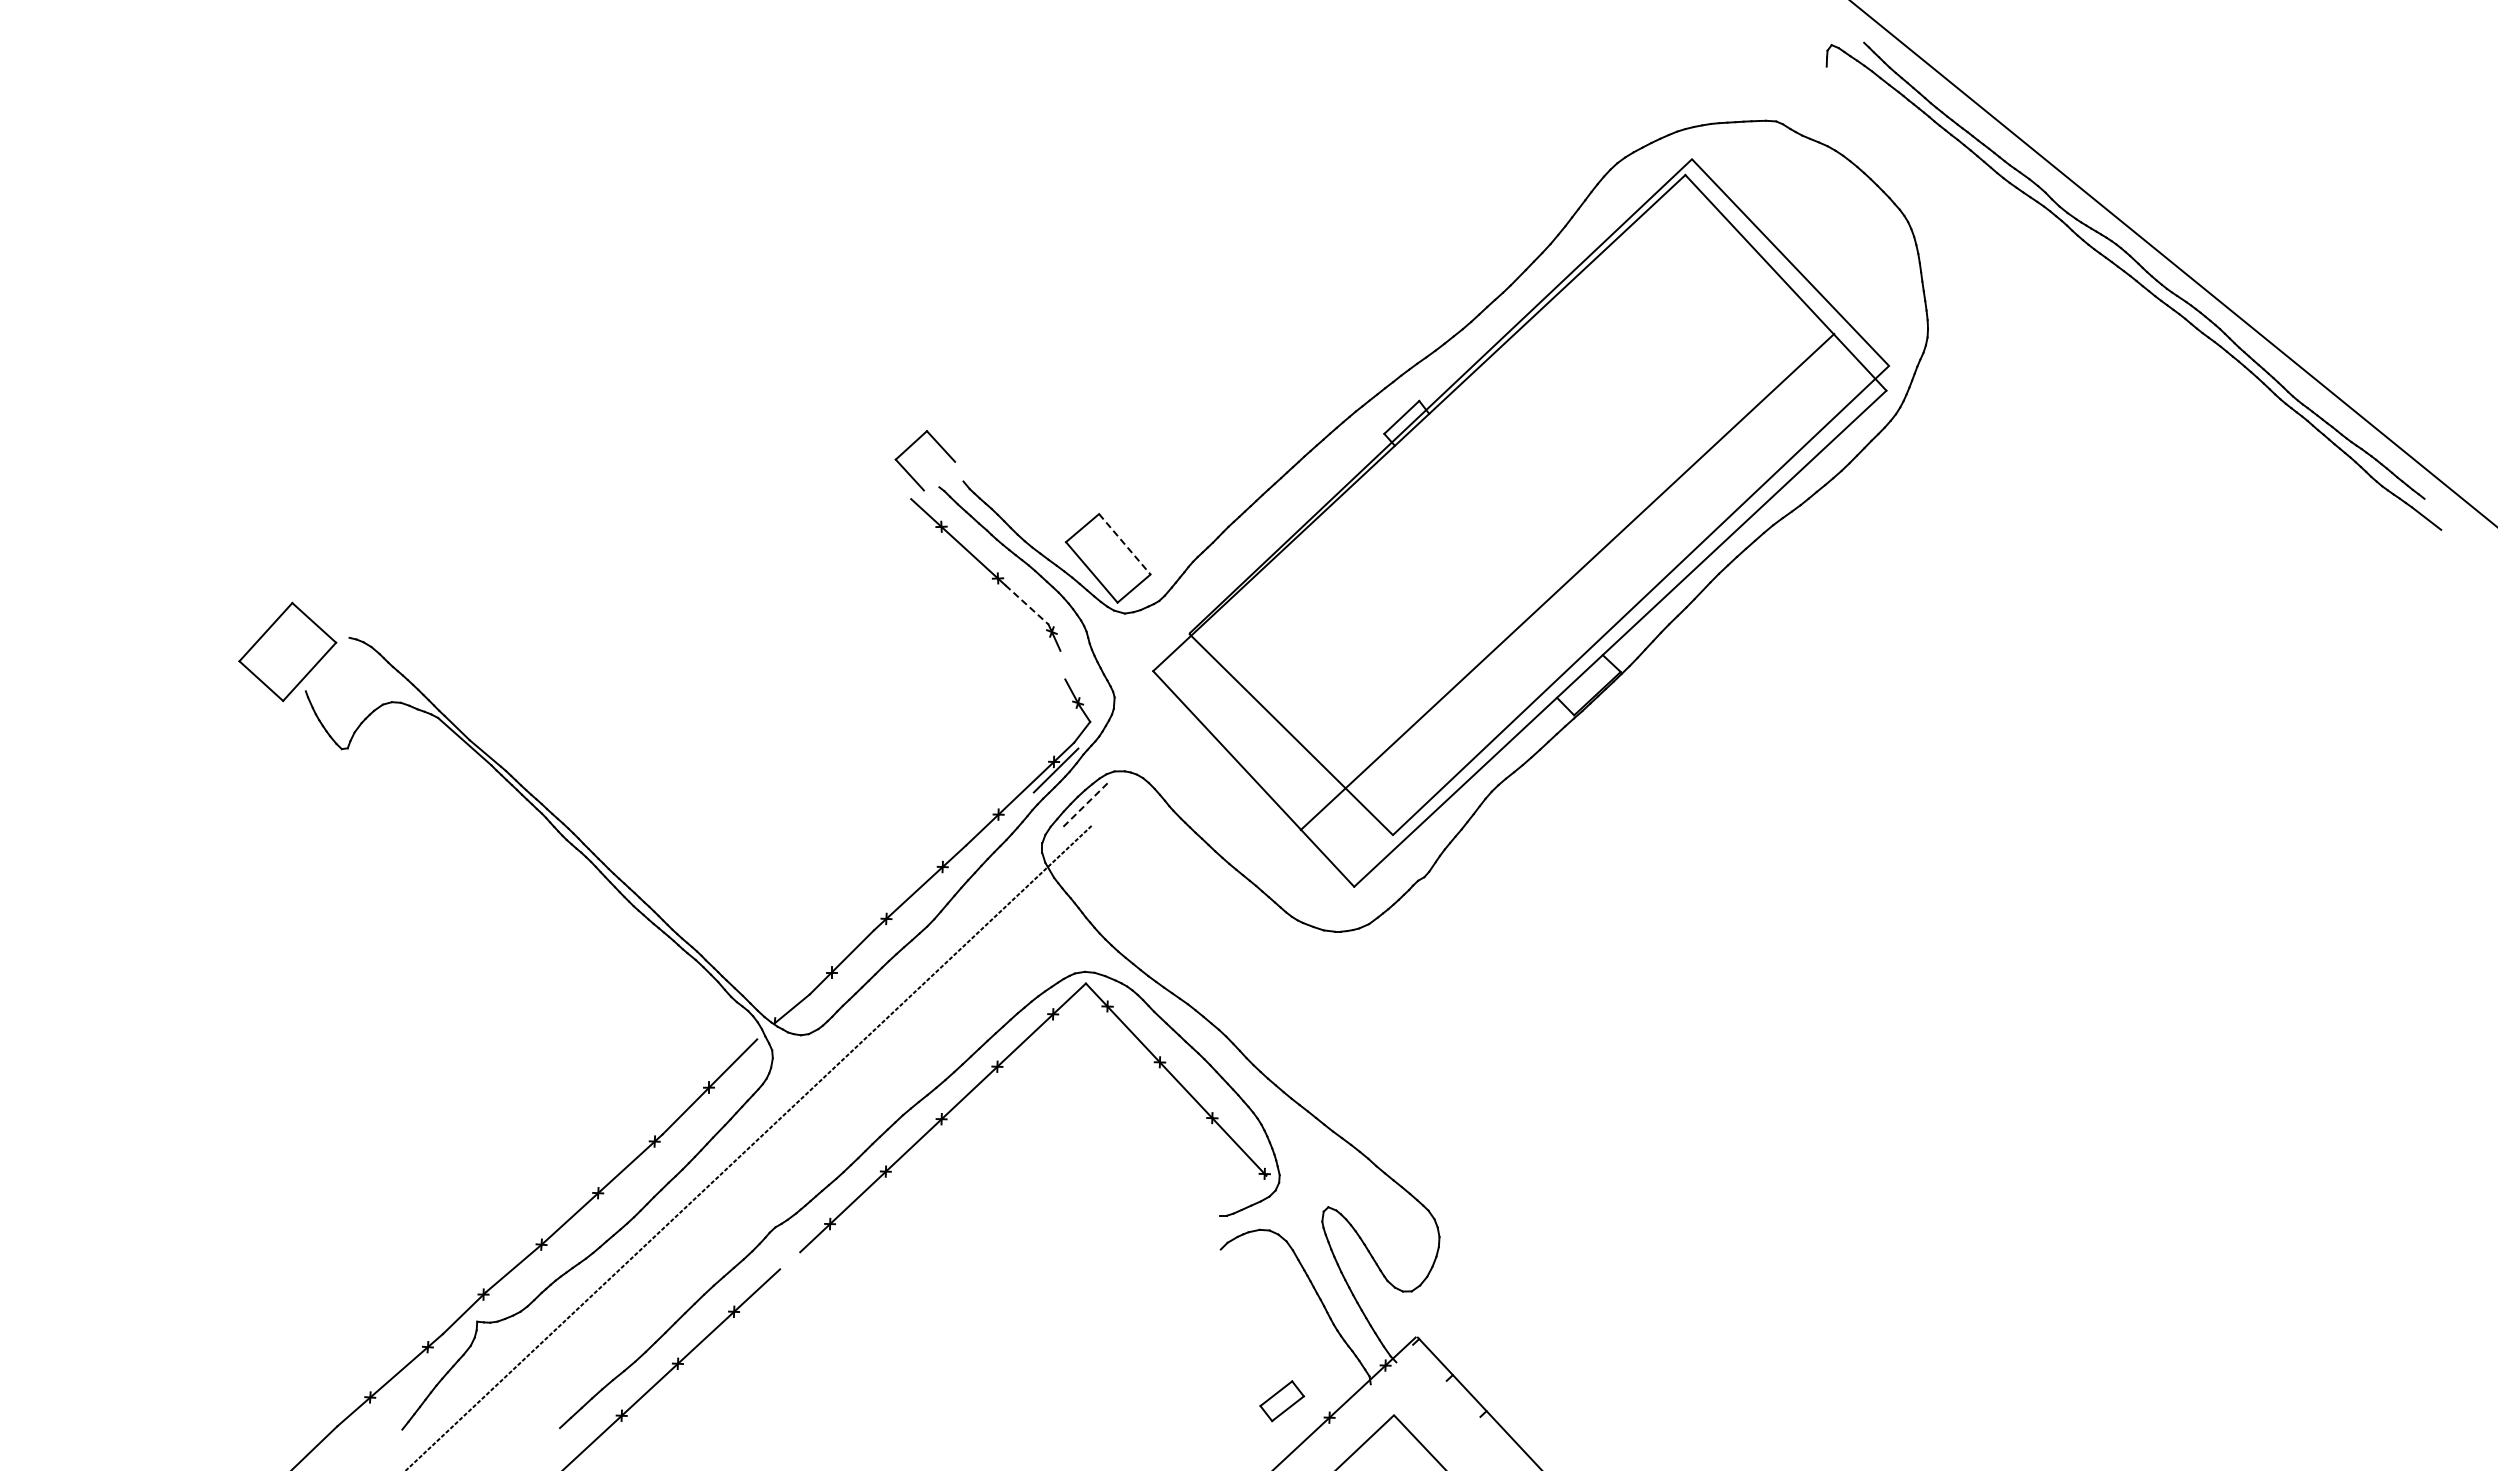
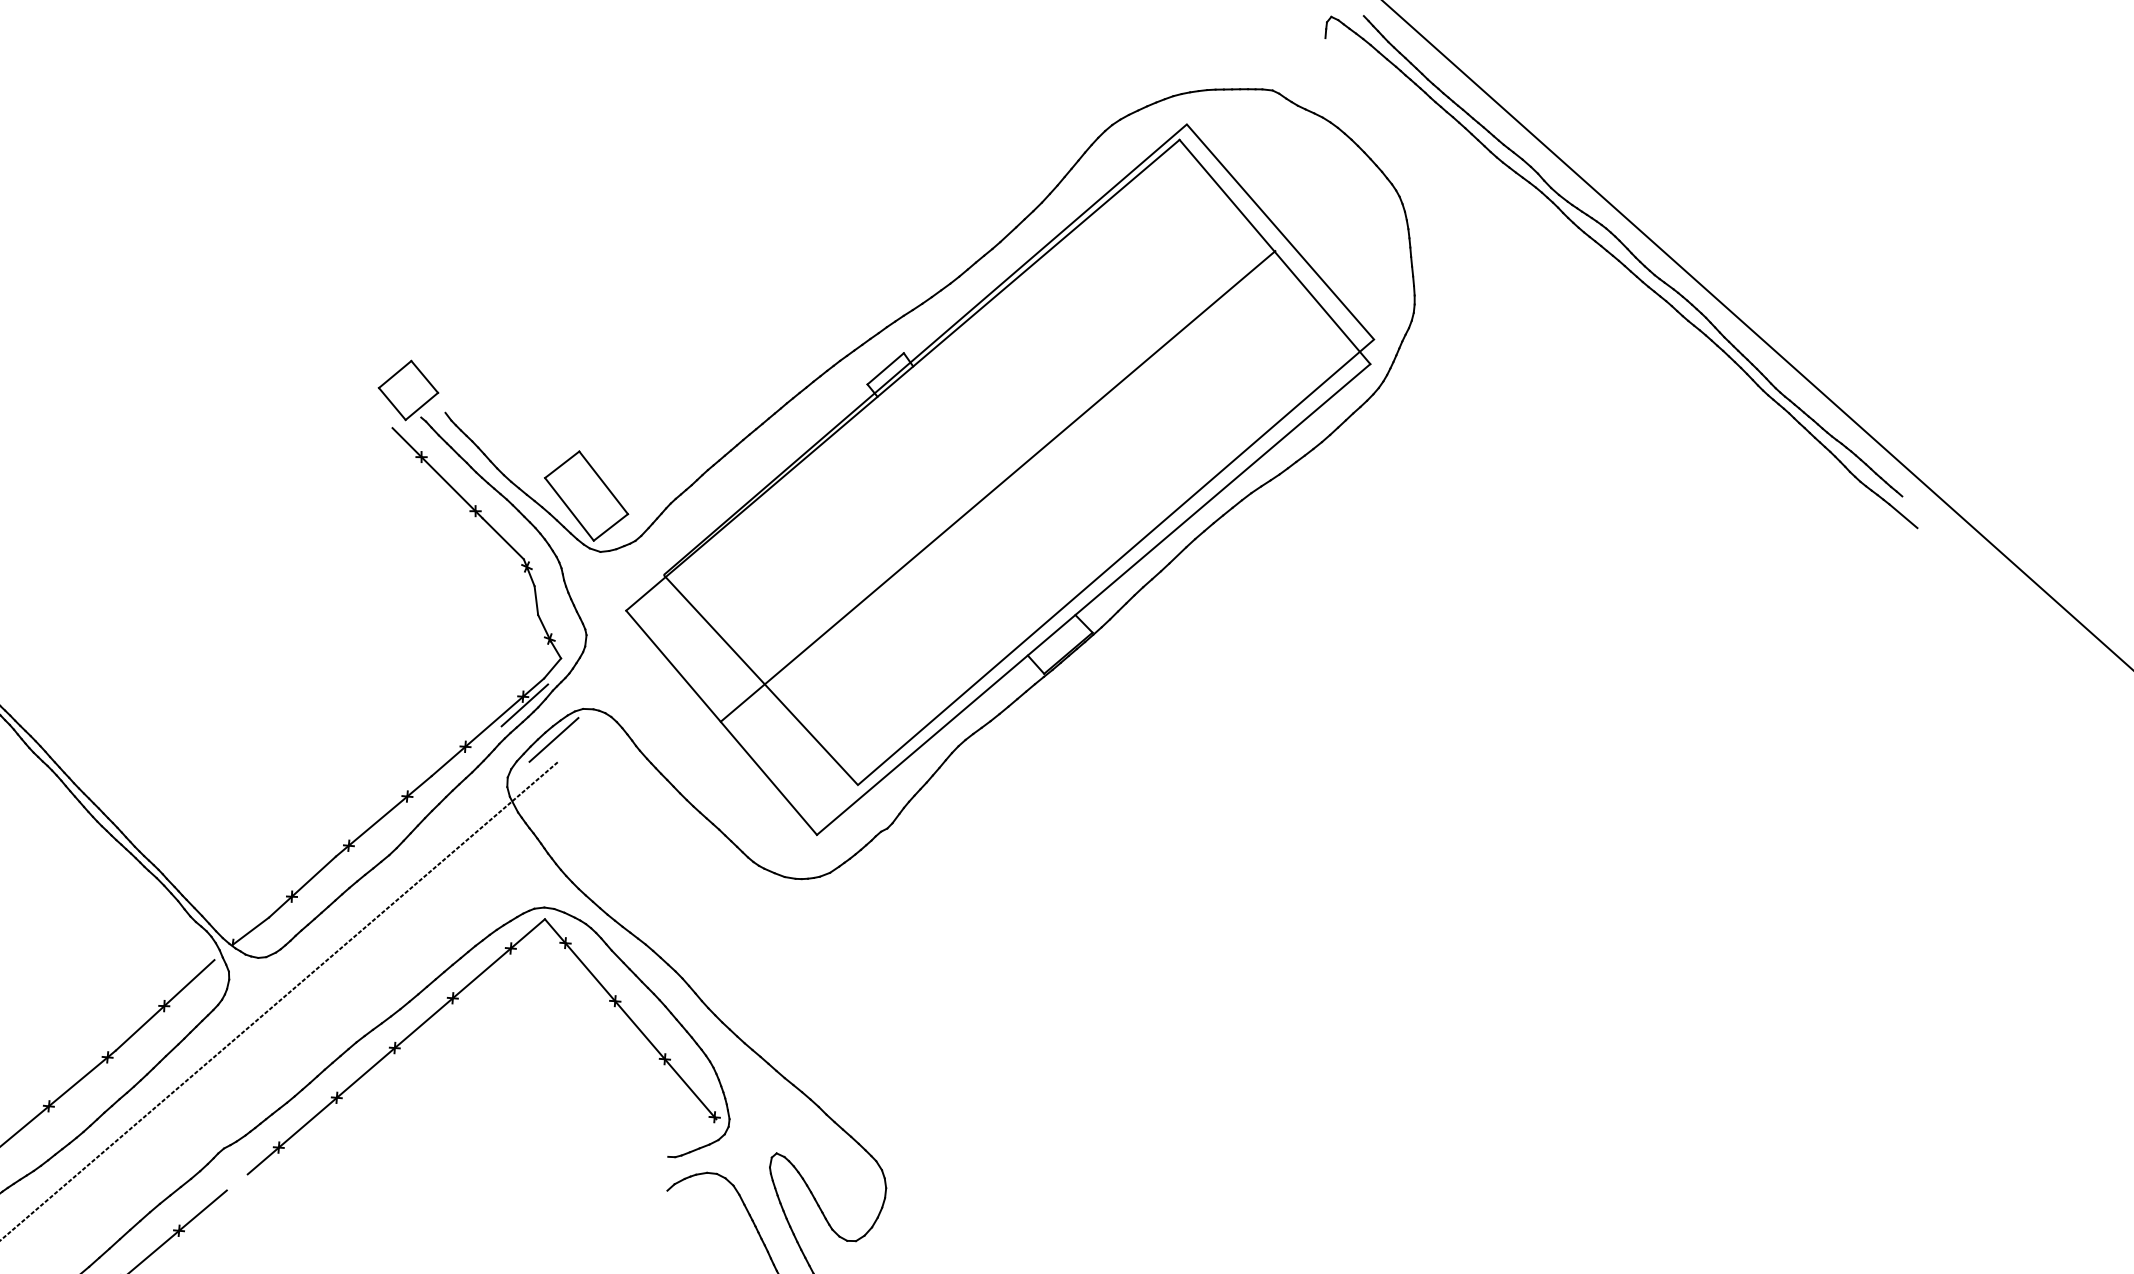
line: (939, 475) -> (421, 405), added
line: (1124, 544) -> (603, 483), dashed -> solid
line: (1567, 581) -> (998, 485), moved
line: (1027, 605) -> (503, 539), dashed -> solid
line: (1062, 664) -> (536, 599), added
line: (1086, 803) -> (553, 739), dashed -> solid

